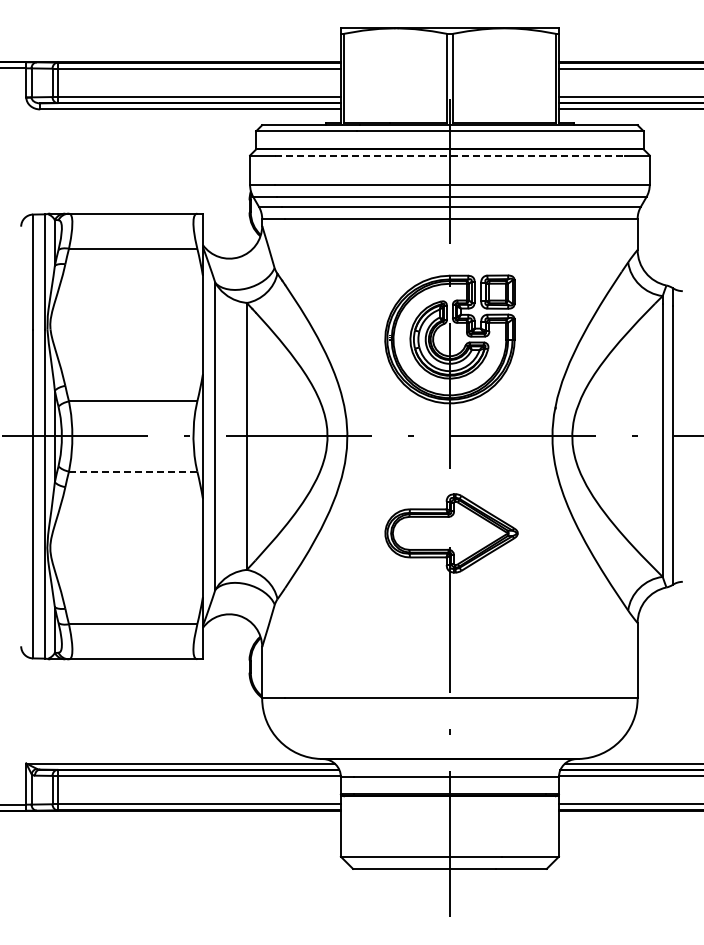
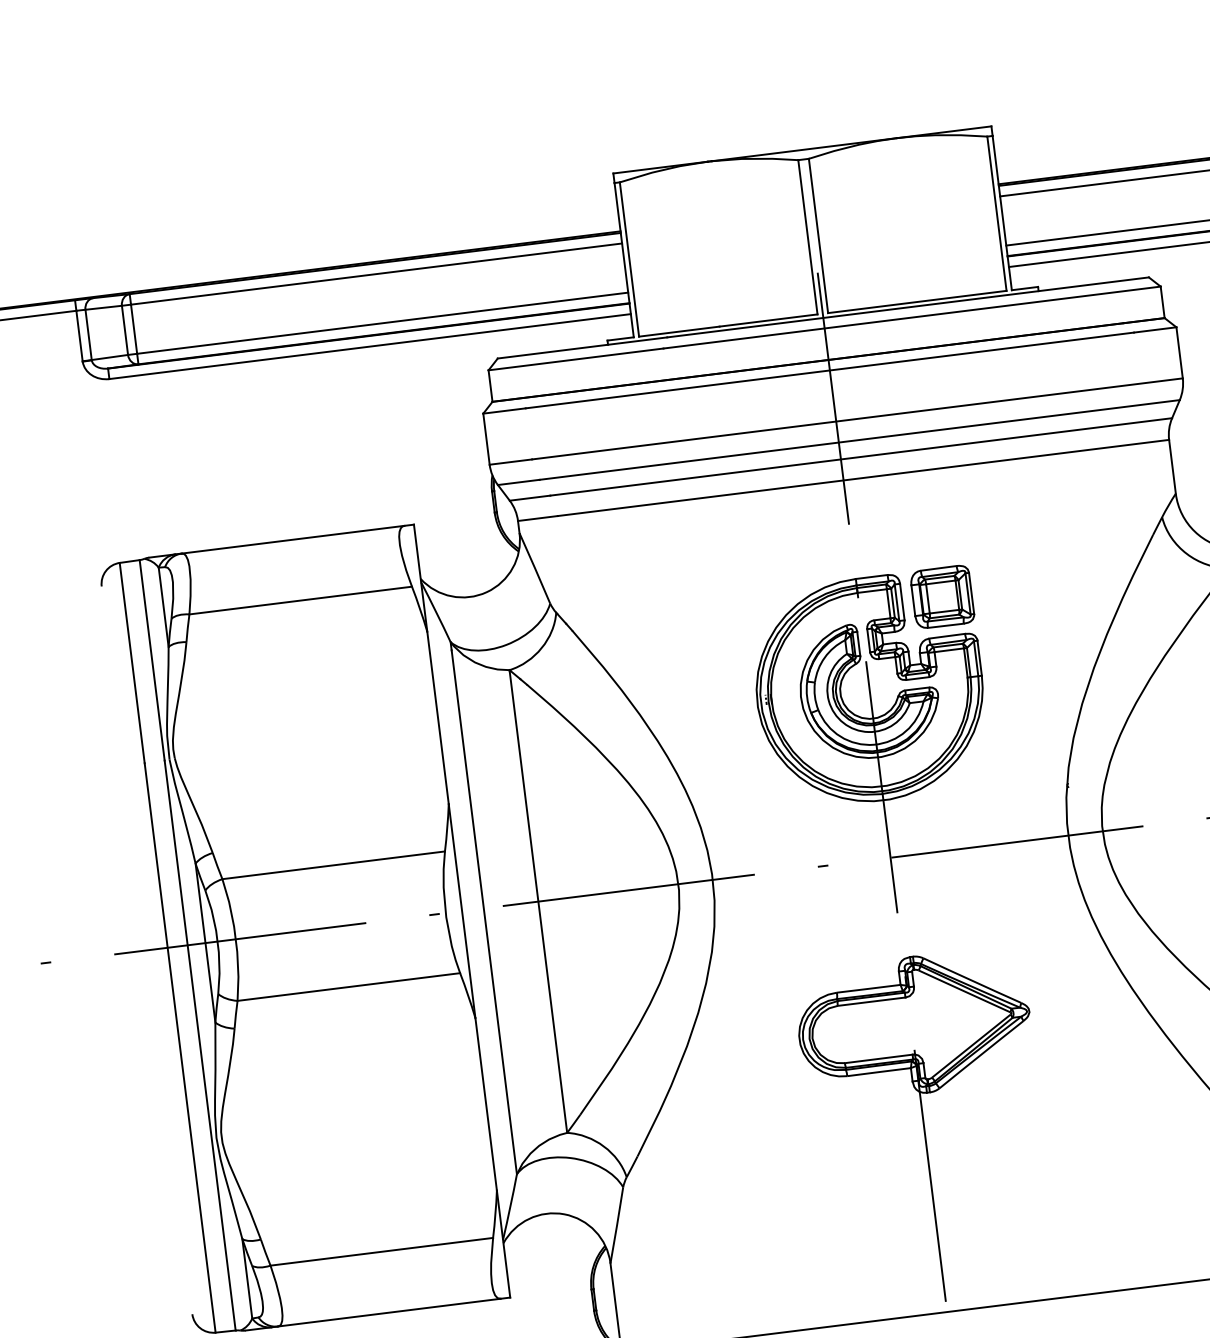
line: (450, 155) -> (830, 370), dashed -> solid
line: (132, 471) -> (347, 987), dashed -> solid

